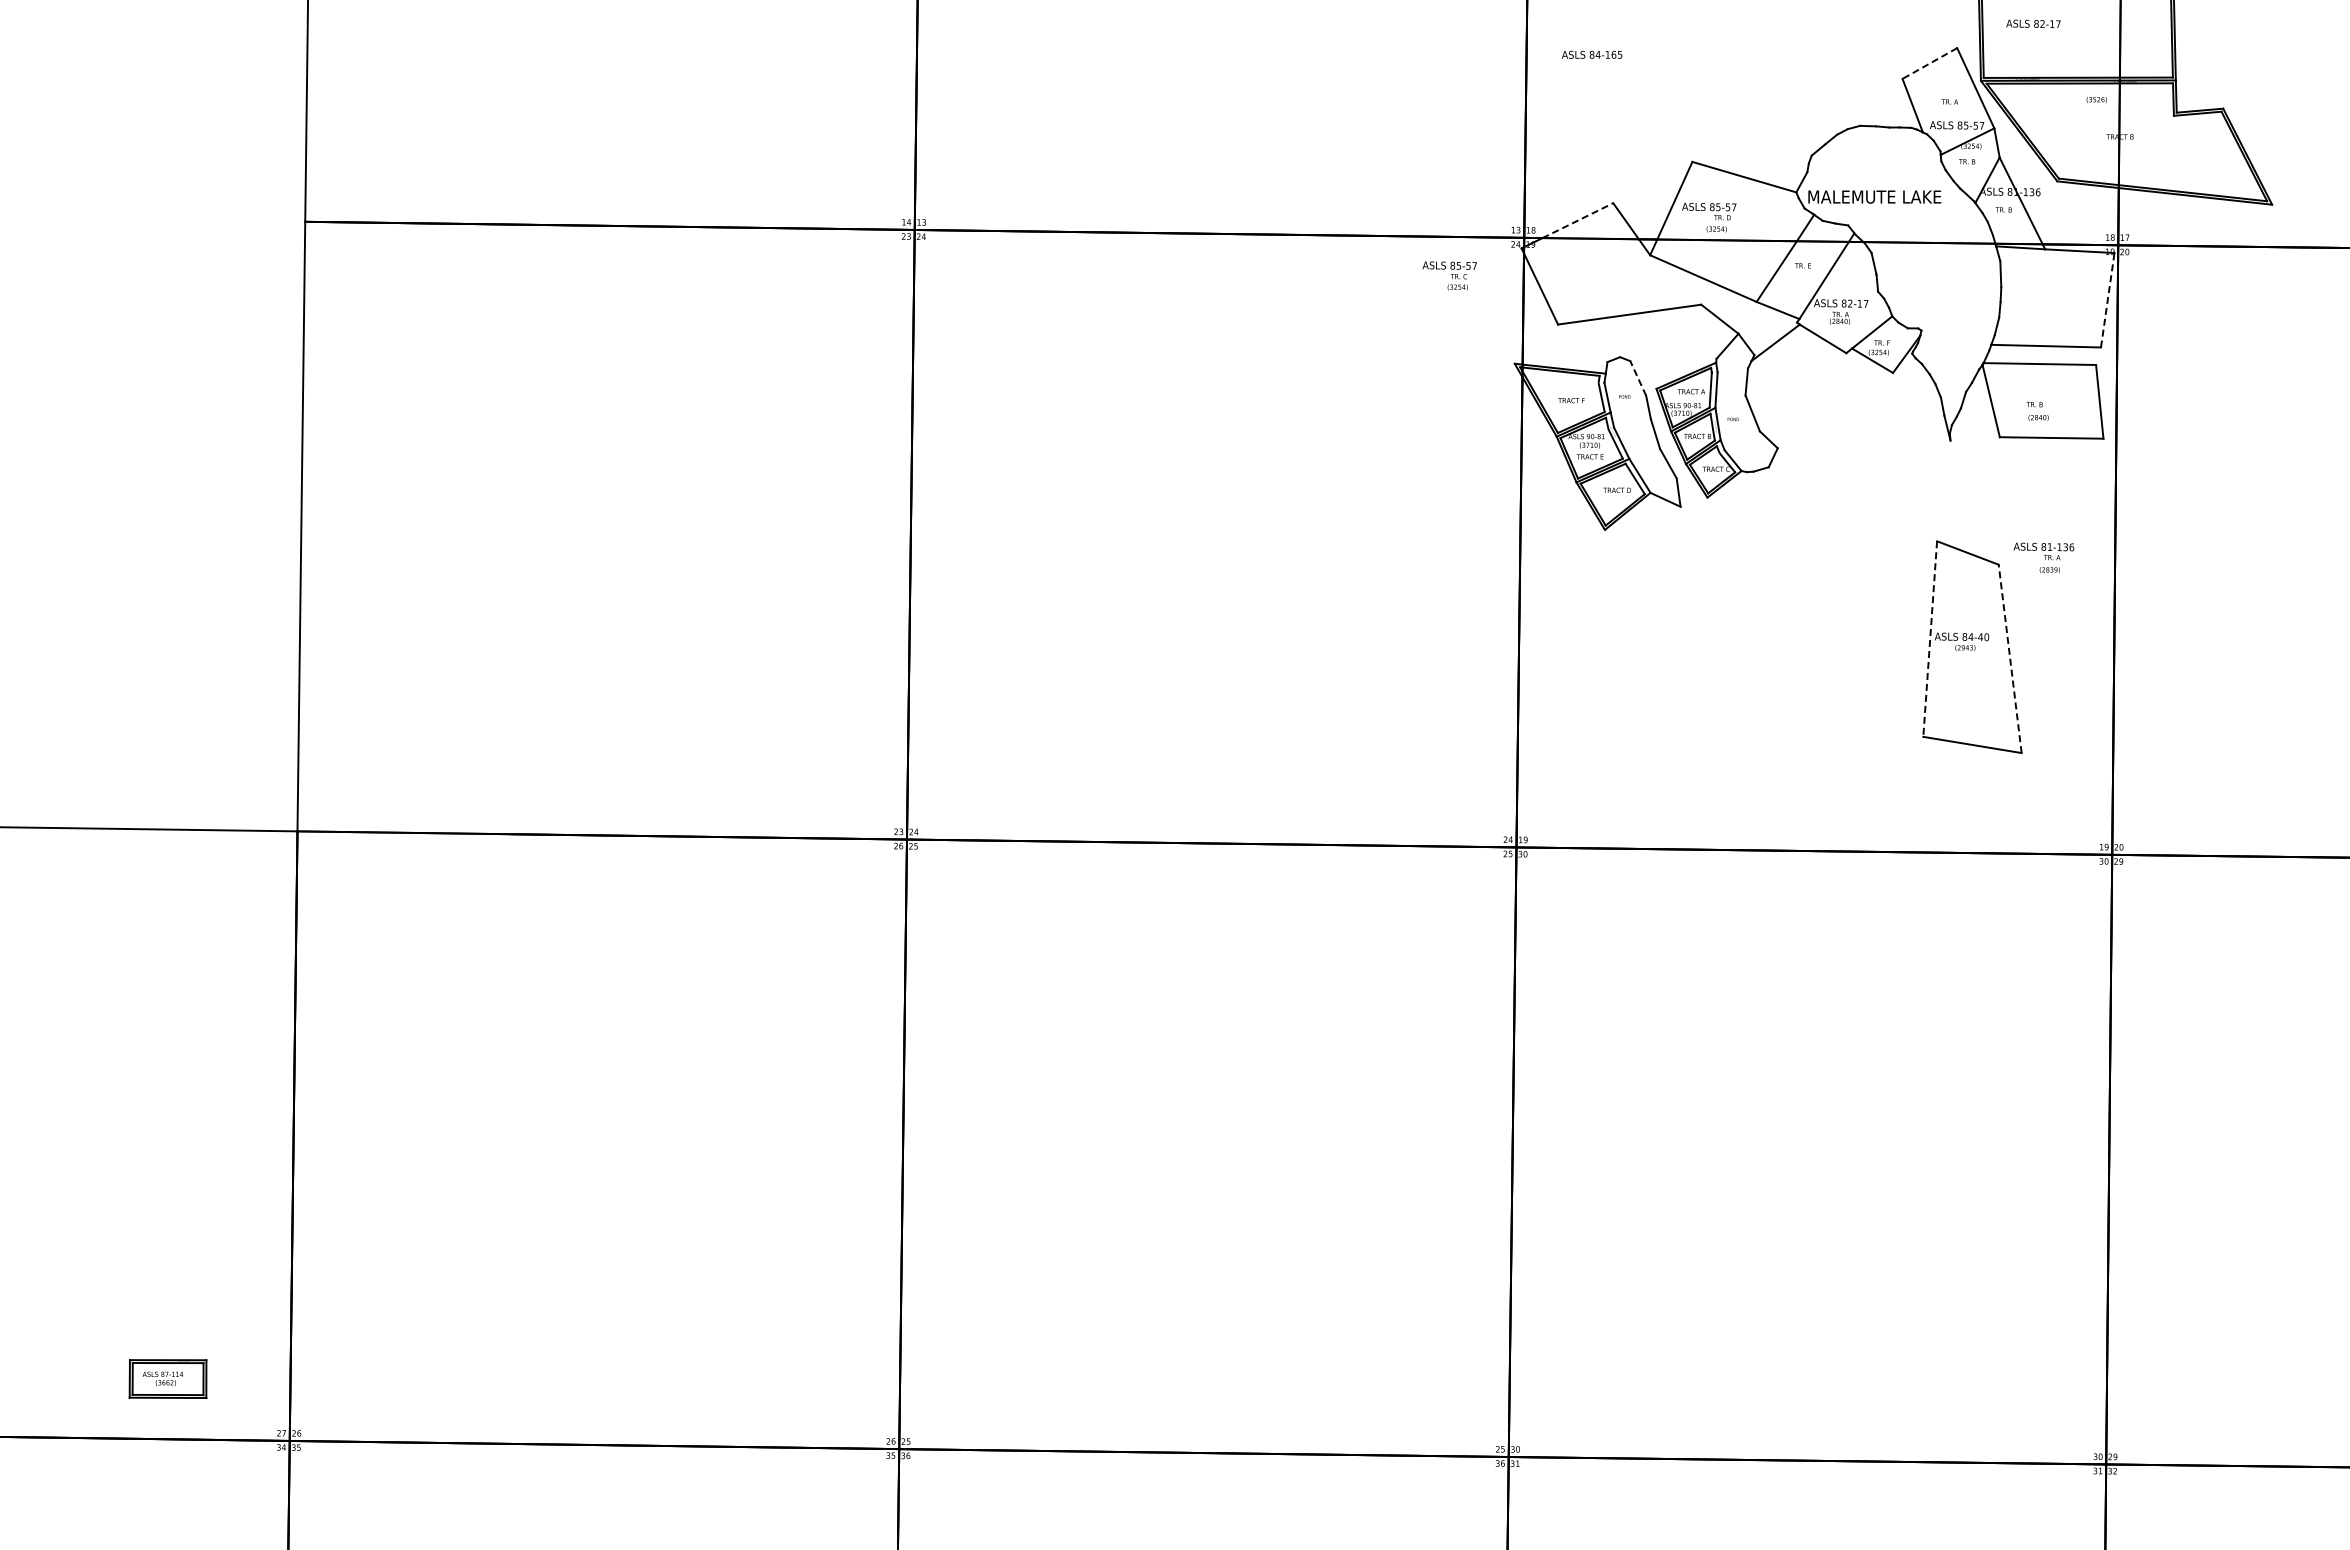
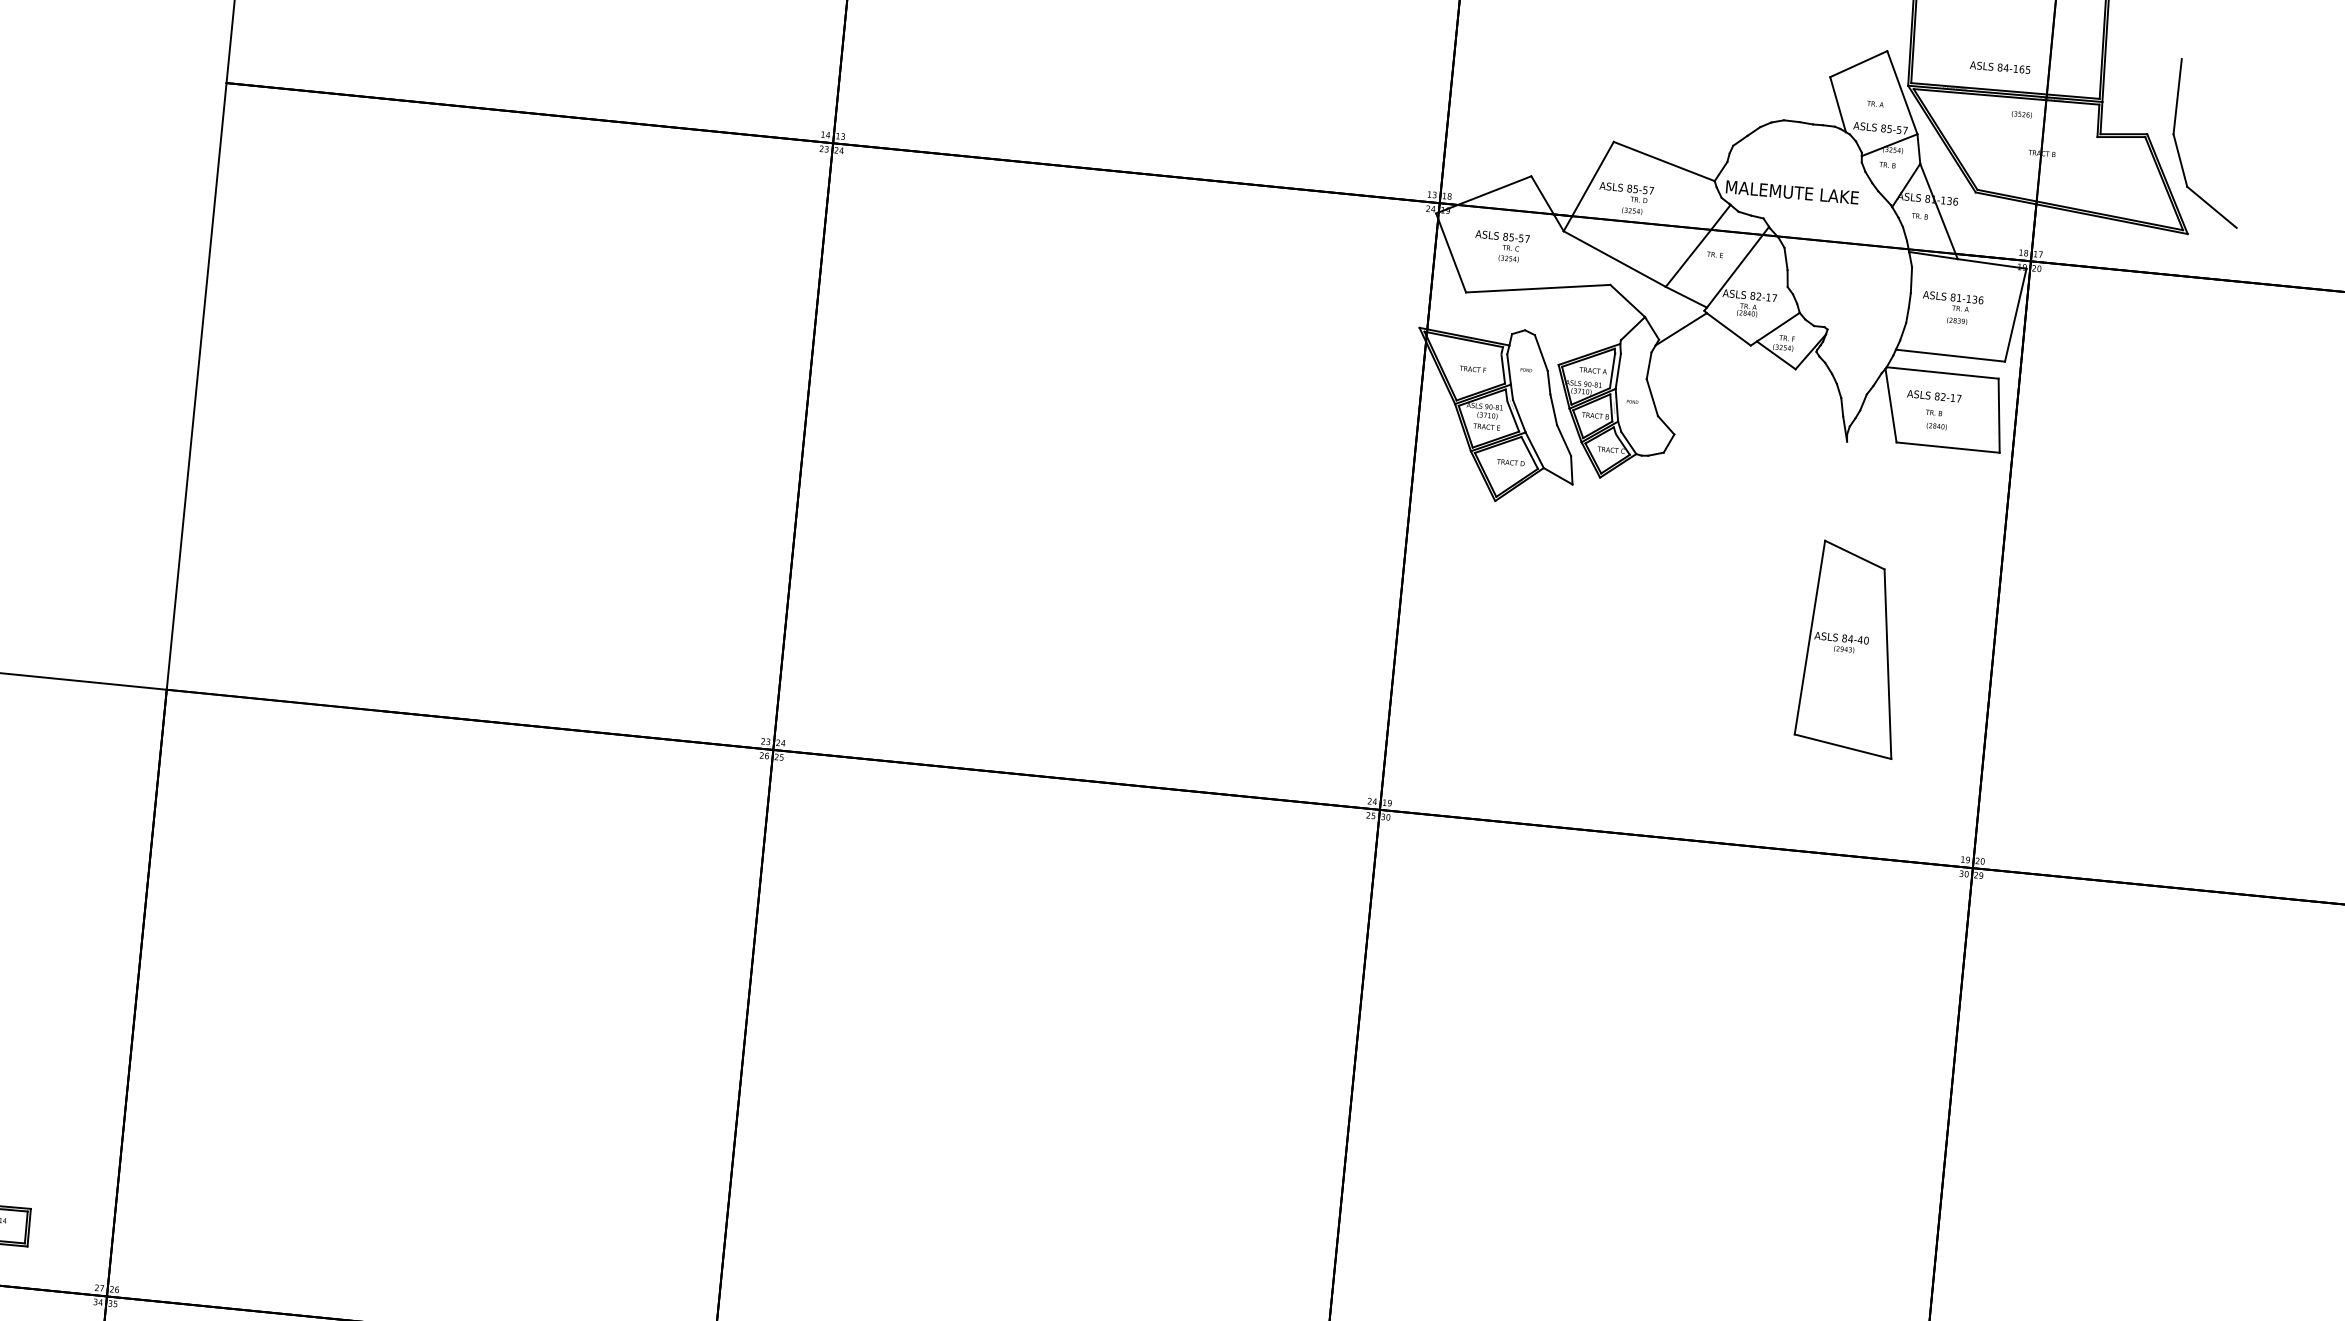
text: (2033, 23) -> (1934, 395), moved
text: (1592, 54) -> (2000, 67), moved
line: (1929, 63) -> (1858, 64), dashed -> solid
part: (2256, 122) -> (2179, 150), added
line: (1578, 220) -> (1495, 190), dashed -> solid
text: (1449, 275) -> (1501, 246), moved
line: (2107, 300) -> (2015, 315), dashed -> solid
line: (1638, 378) -> (1541, 353), dashed -> solid
text: (2043, 557) -> (1951, 307), moved
line: (1930, 639) -> (1810, 638), dashed -> solid
line: (2010, 658) -> (1888, 663), dashed -> solid

